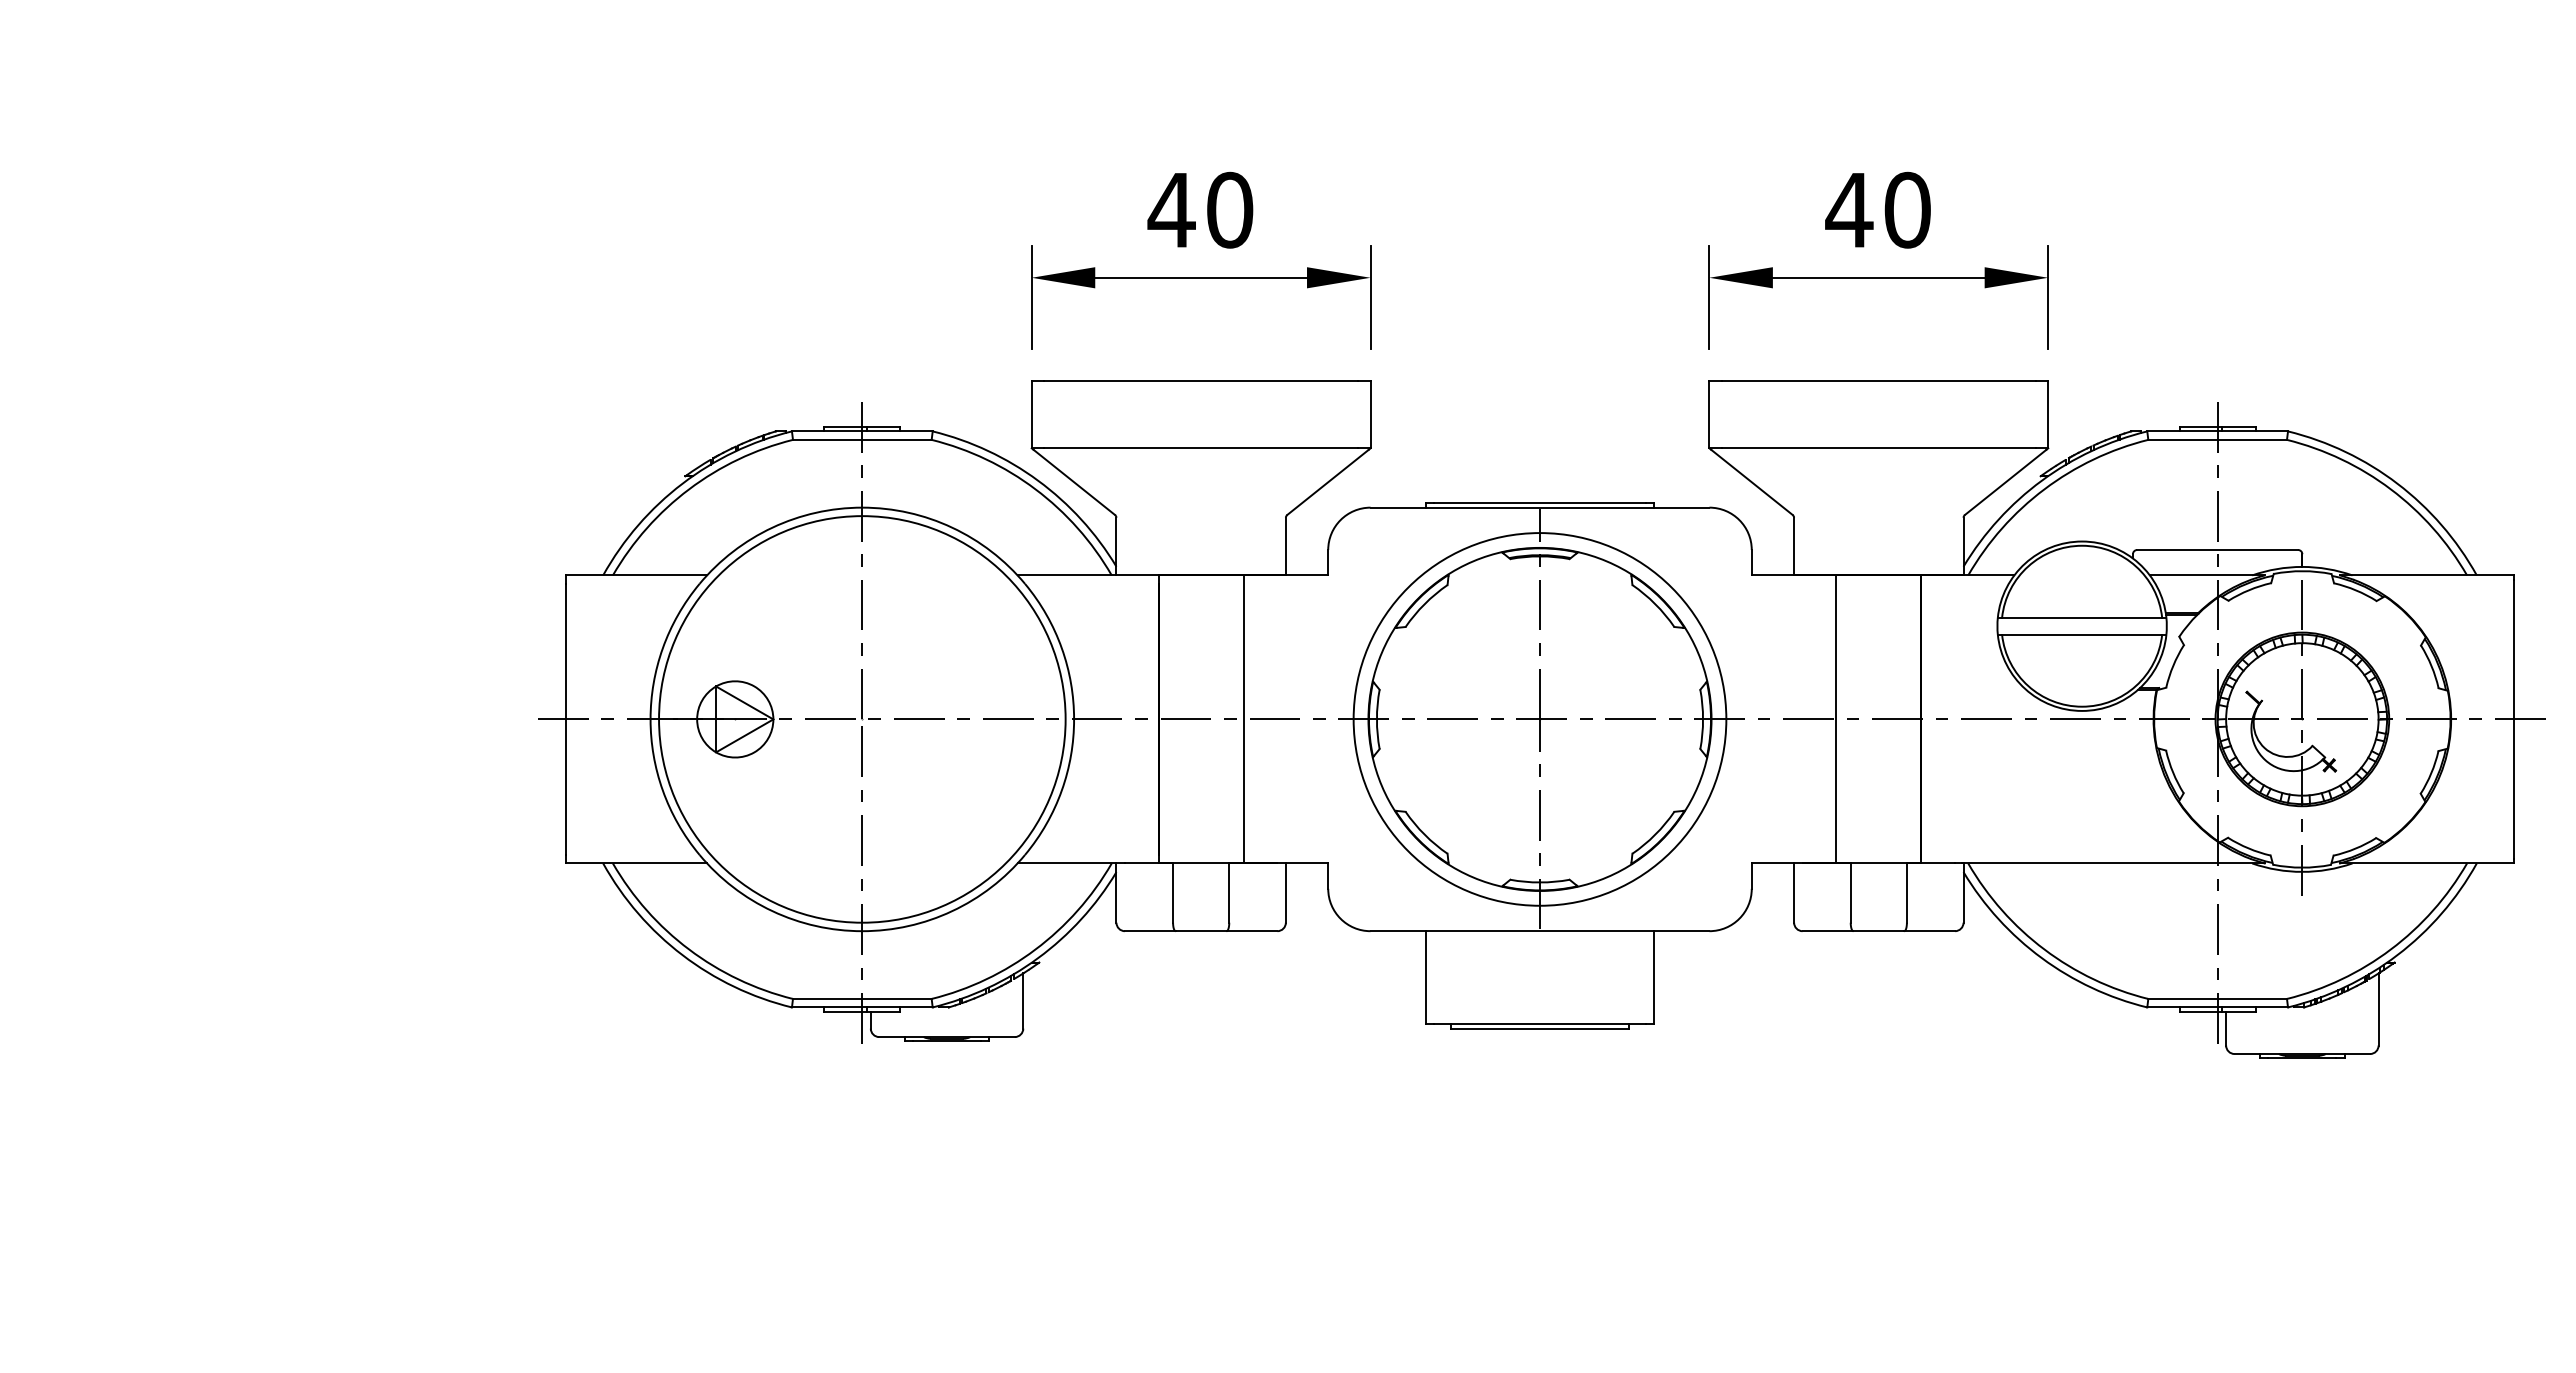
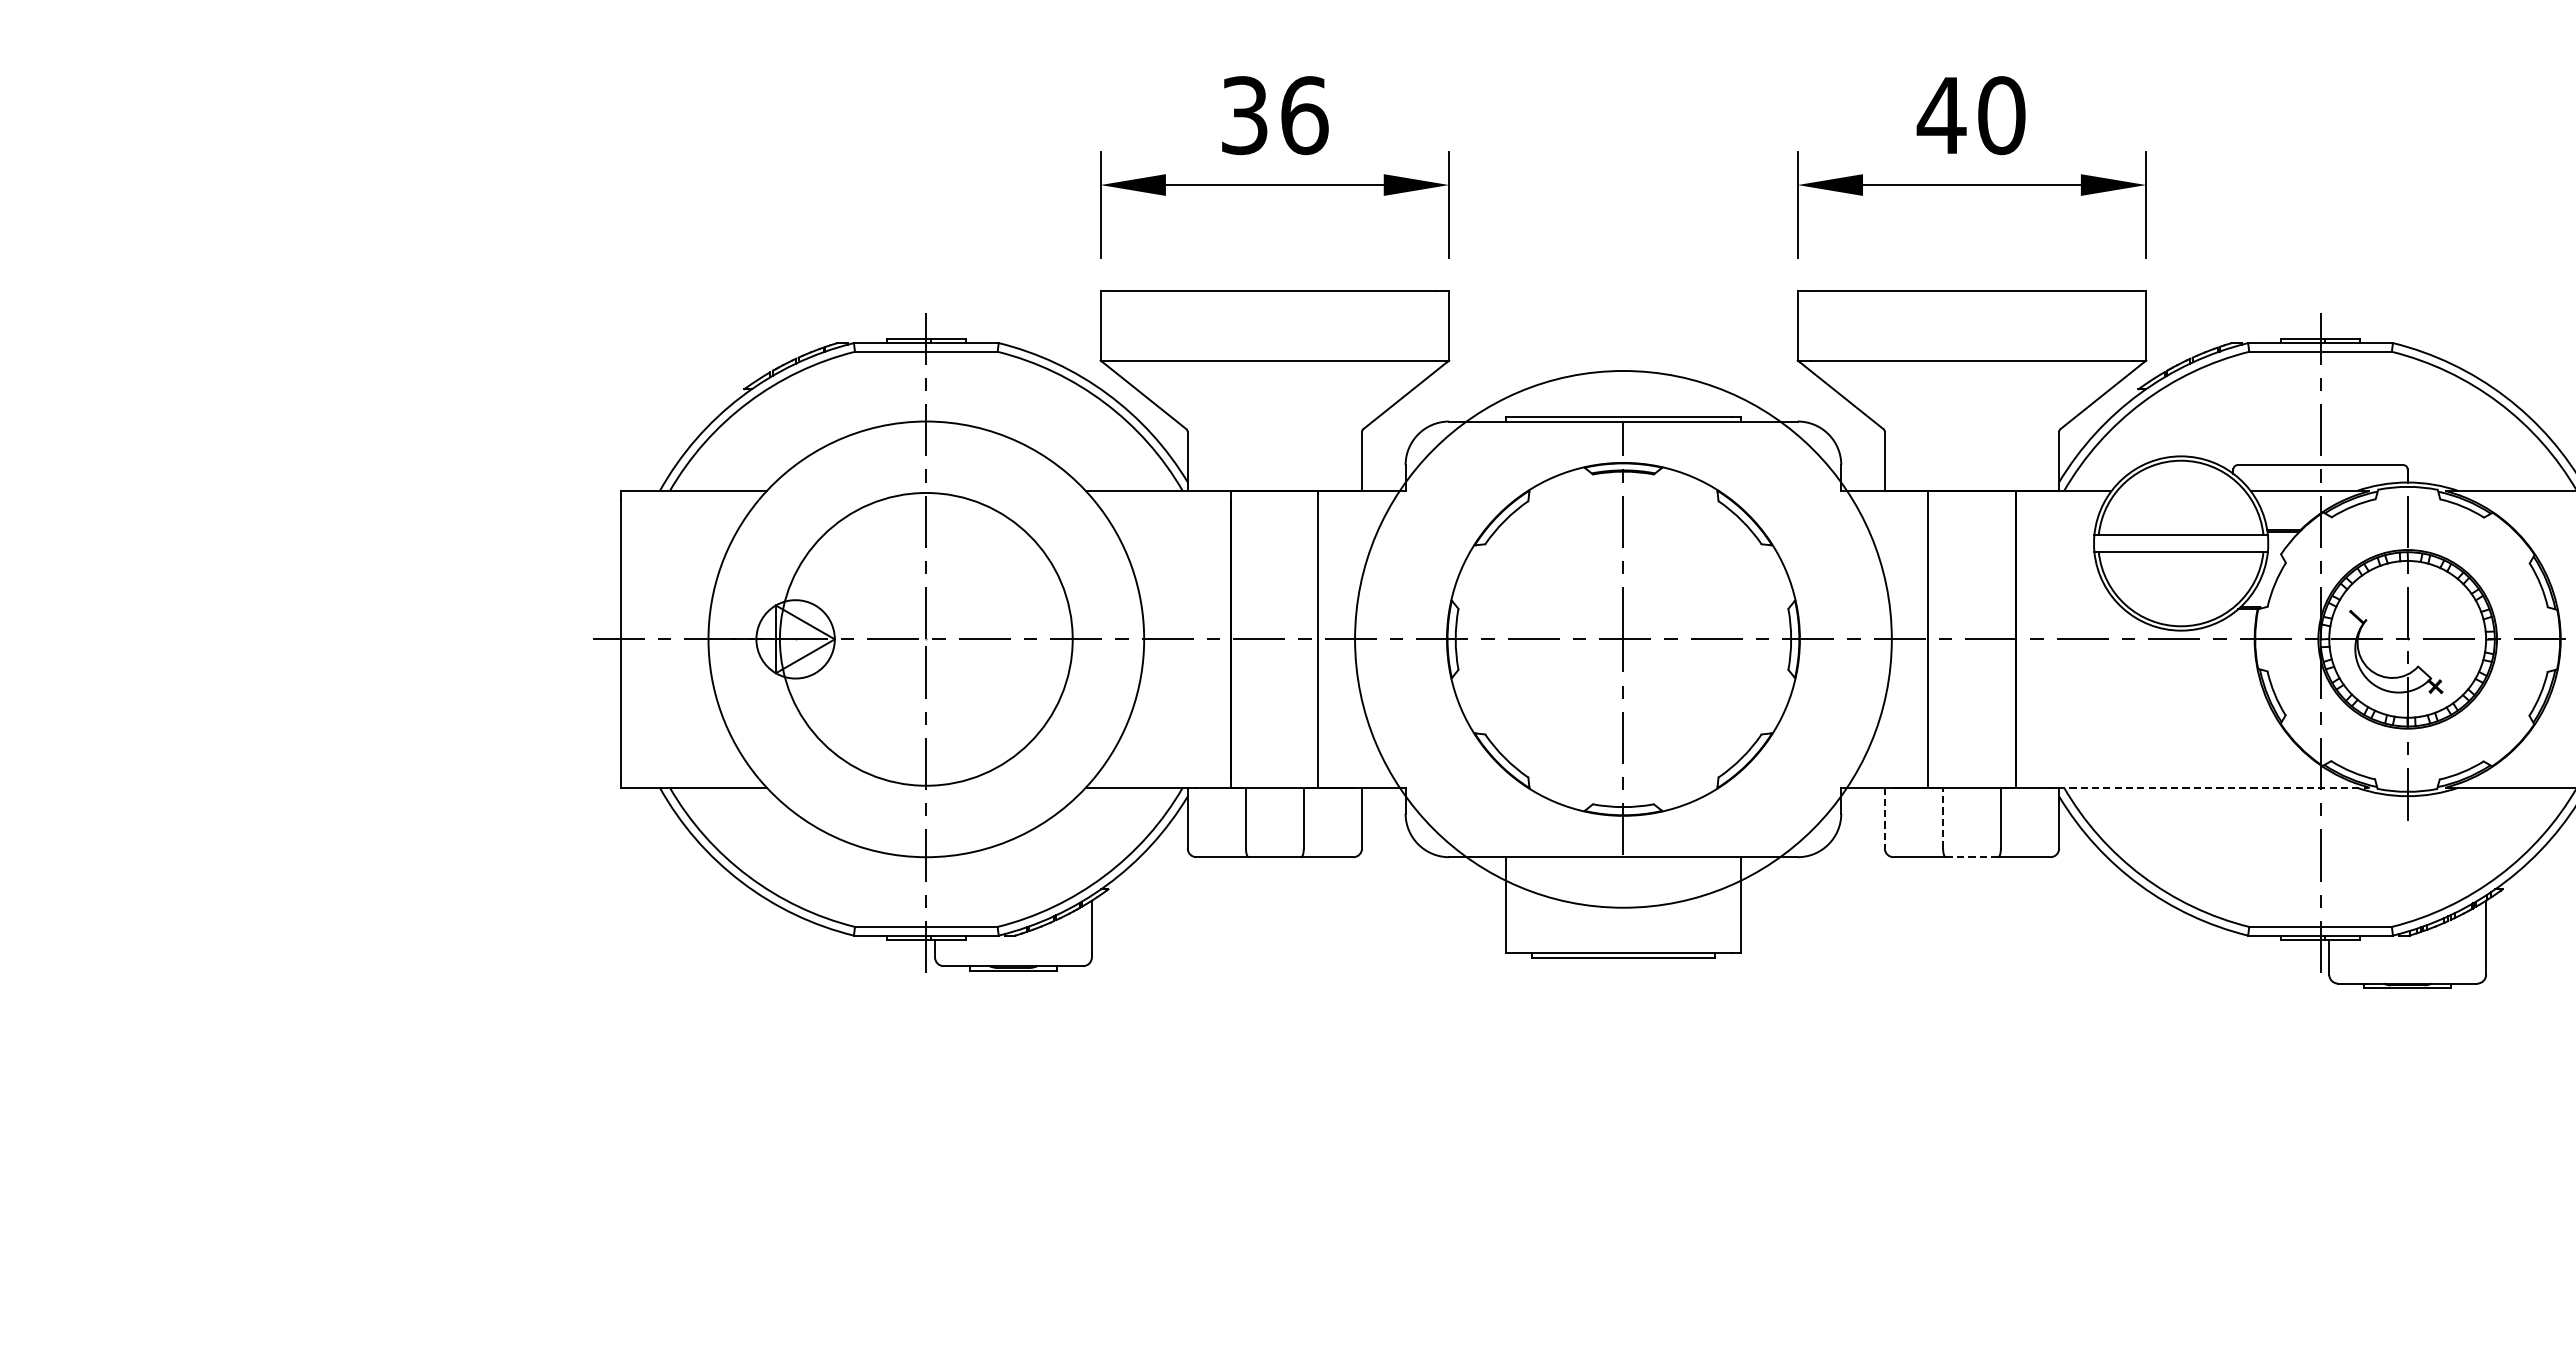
text: (1200, 209) -> (1274, 114), 40 -> 36
circle: (862, 719) -> (926, 639), size x0.7
circle: (1539, 719) -> (1622, 639), size x1.4
line: (2114, 863) -> (2214, 787), solid -> dashed
line: (1794, 893) -> (1885, 818), solid -> dashed
line: (1850, 893) -> (1942, 818), solid -> dashed
line: (1878, 931) -> (1971, 857), solid -> dashed

